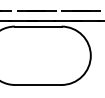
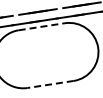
line: (38, 26) -> (41, 26), solid -> dashed
line: (37, 84) -> (49, 84), solid -> dashed

